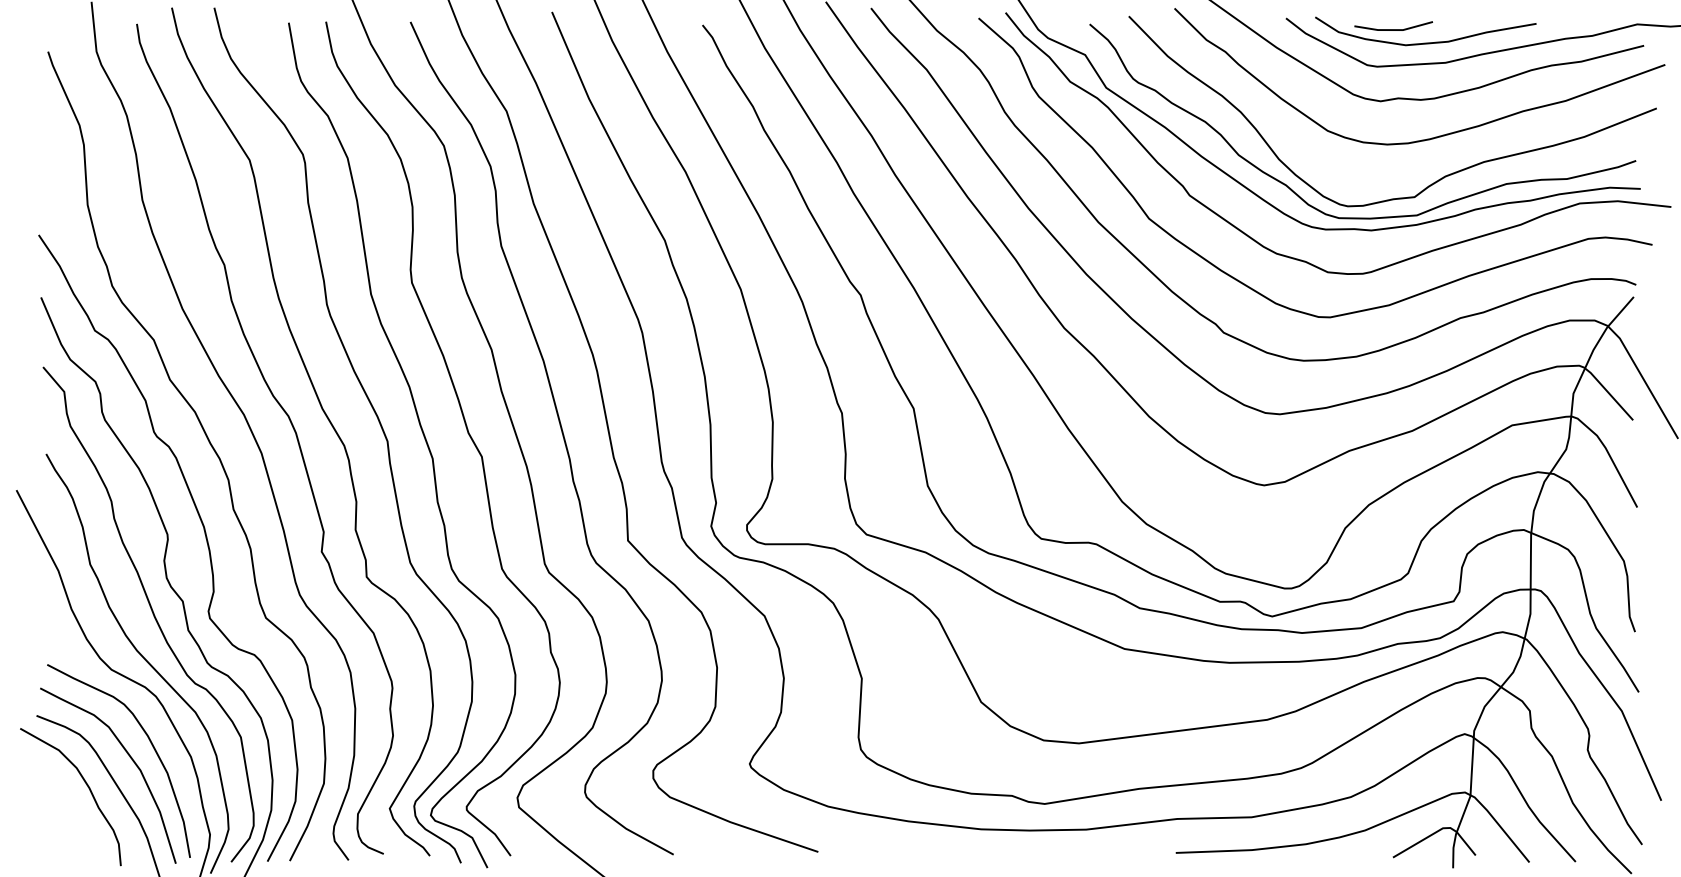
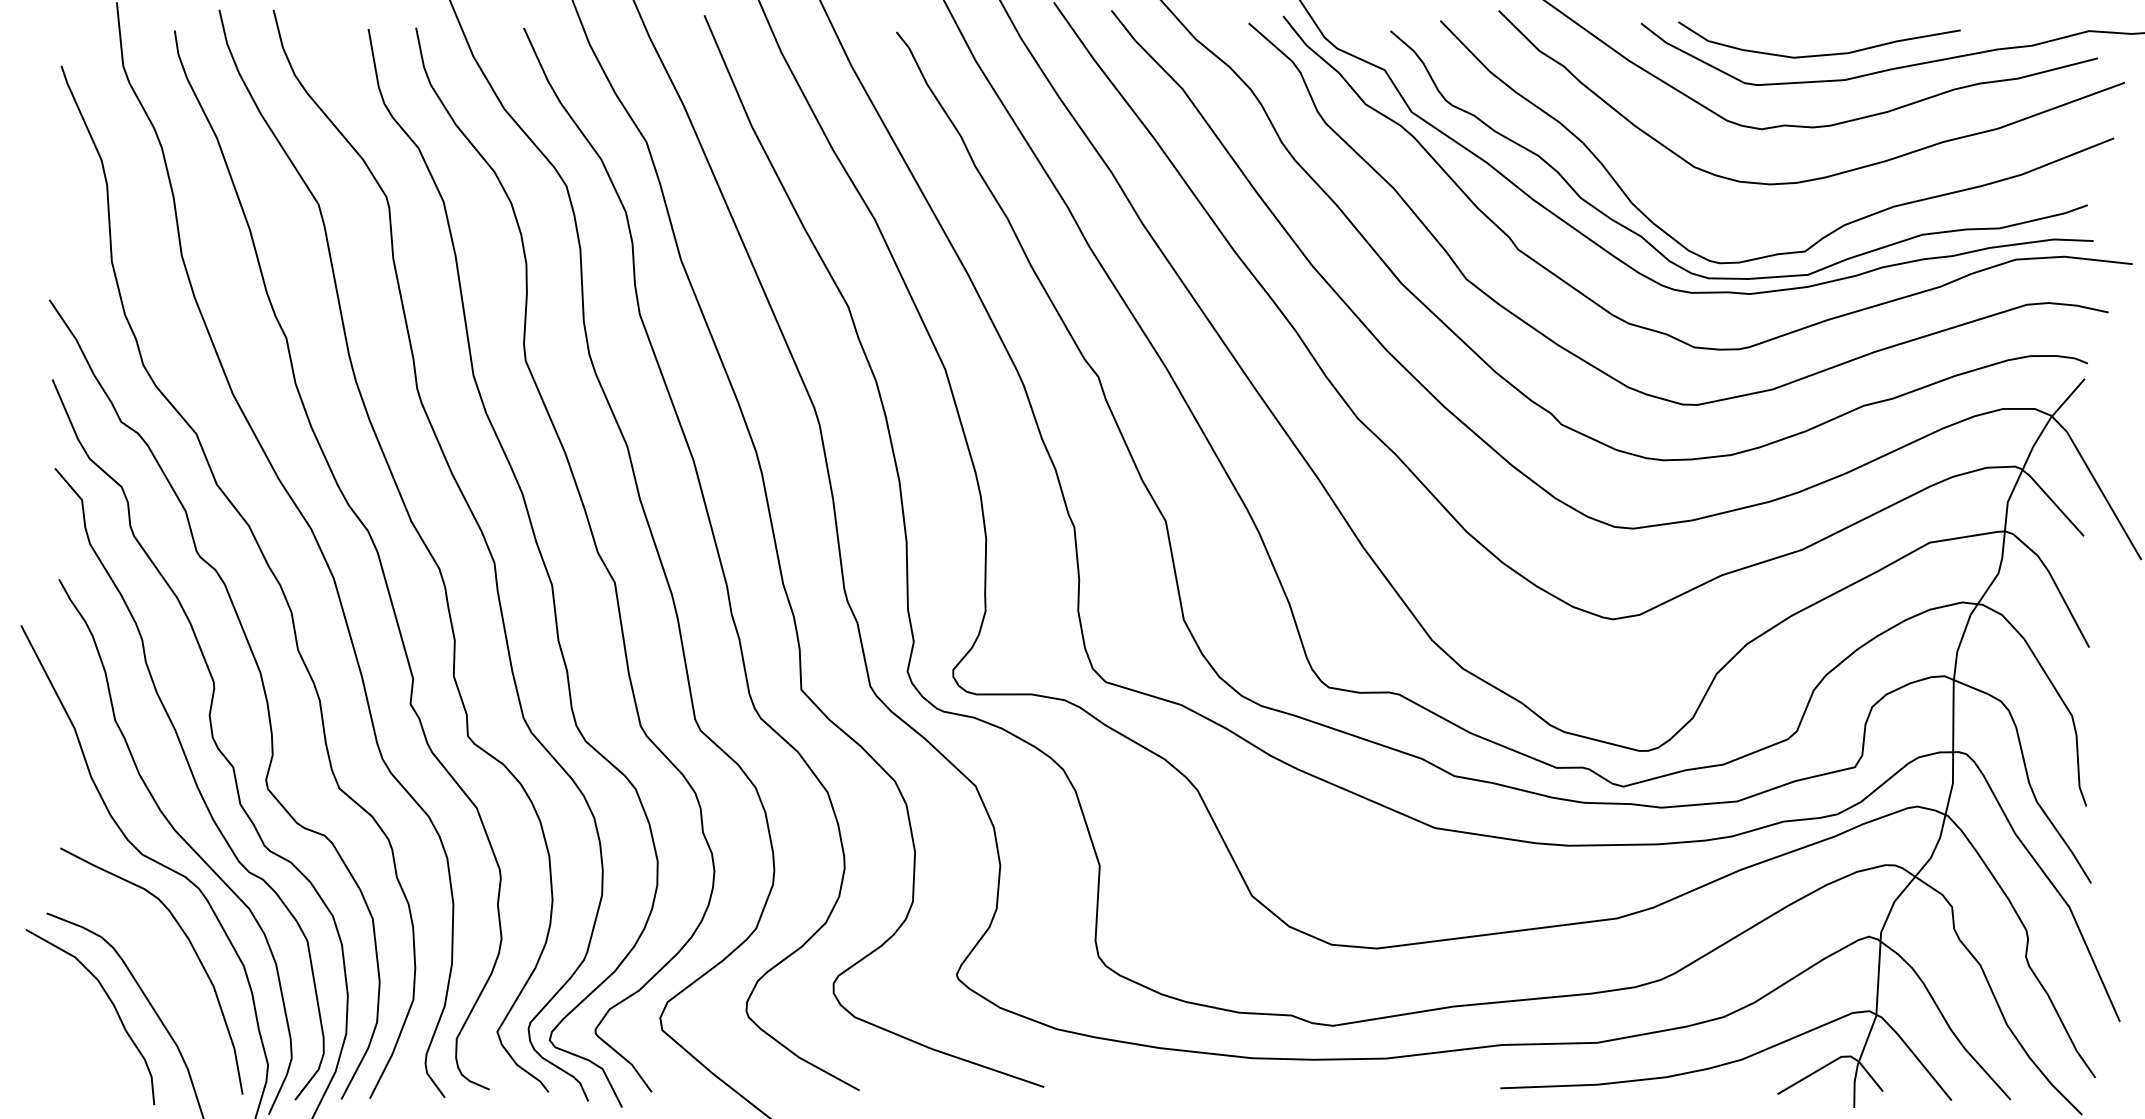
part: (1393, 26) -> (1778, 33), removed
curve: (132, 760) -> (168, 970), removed

